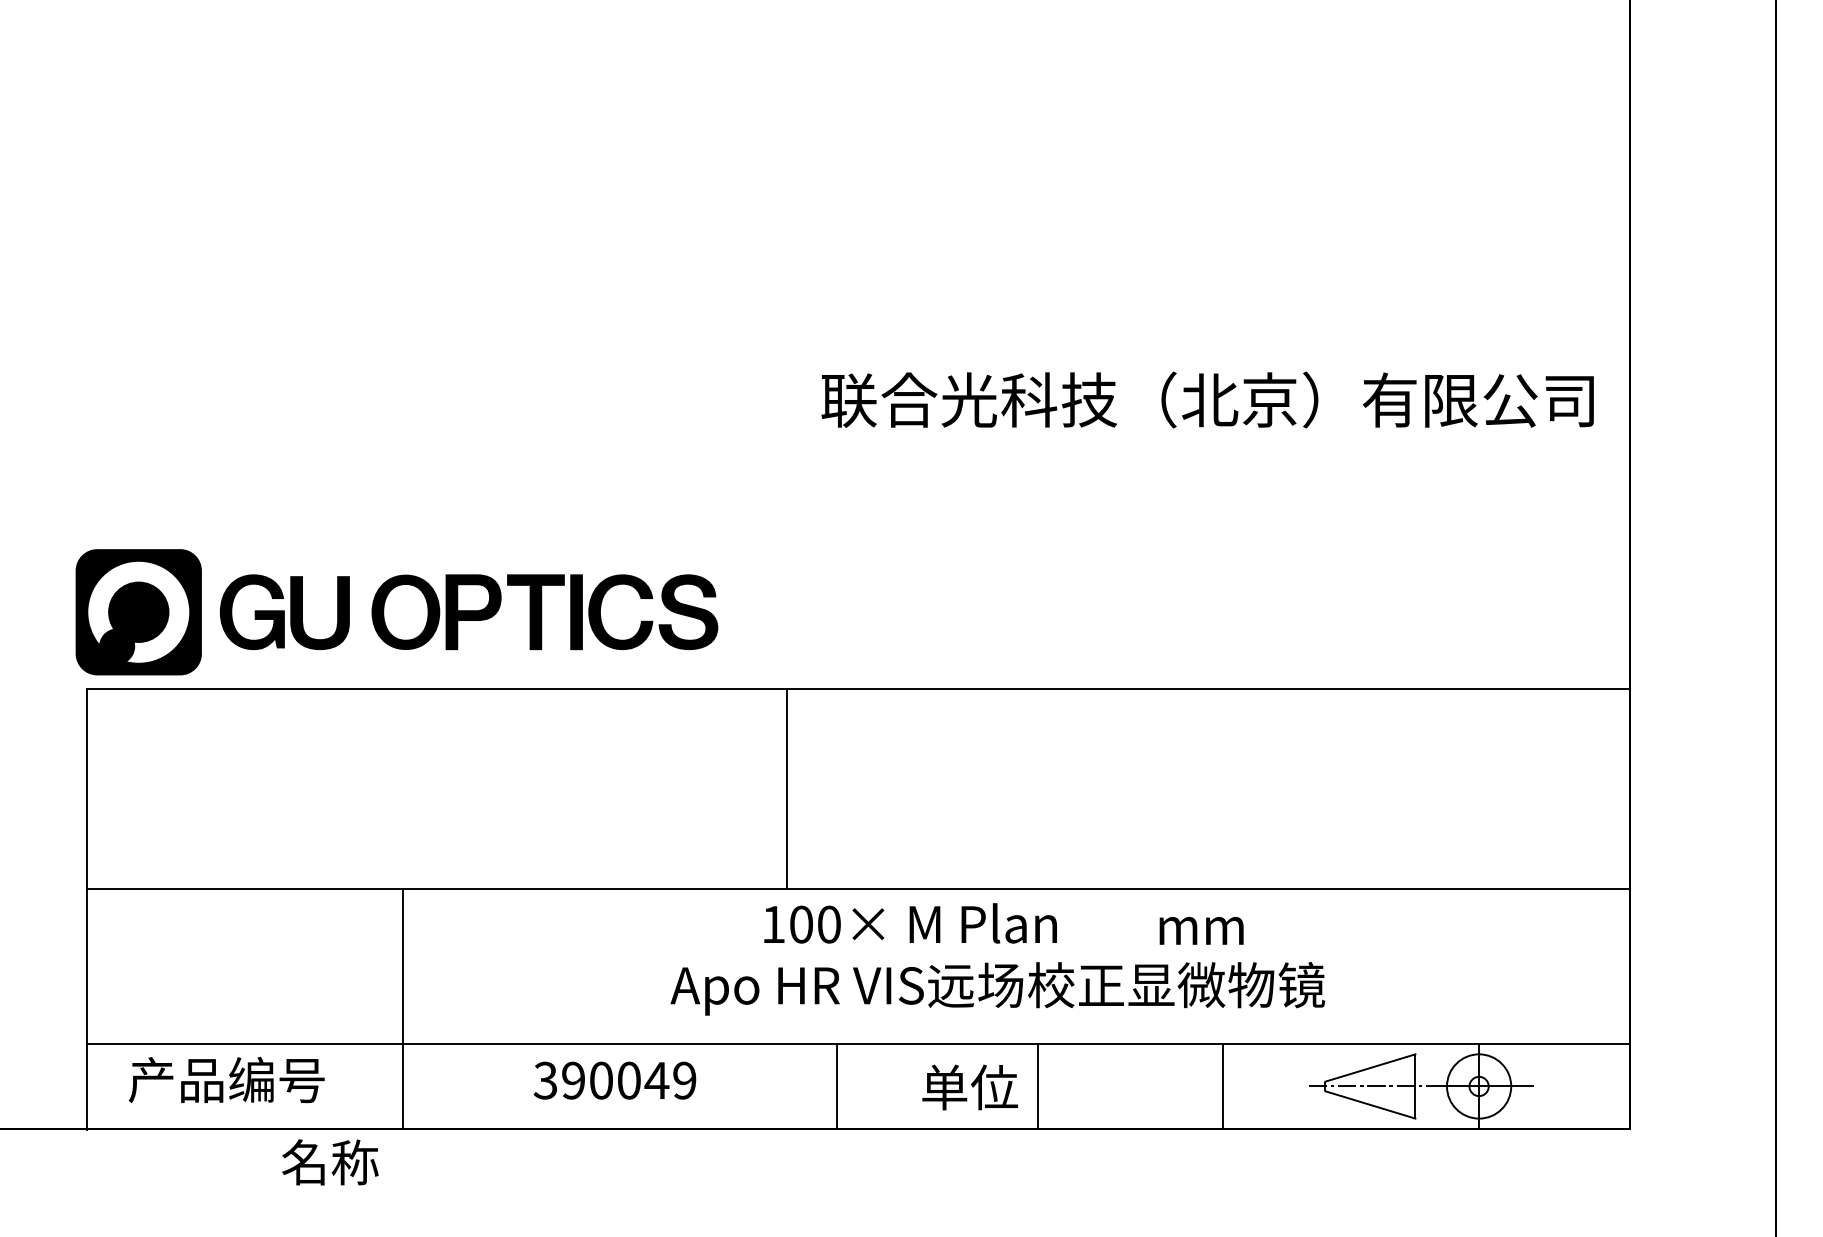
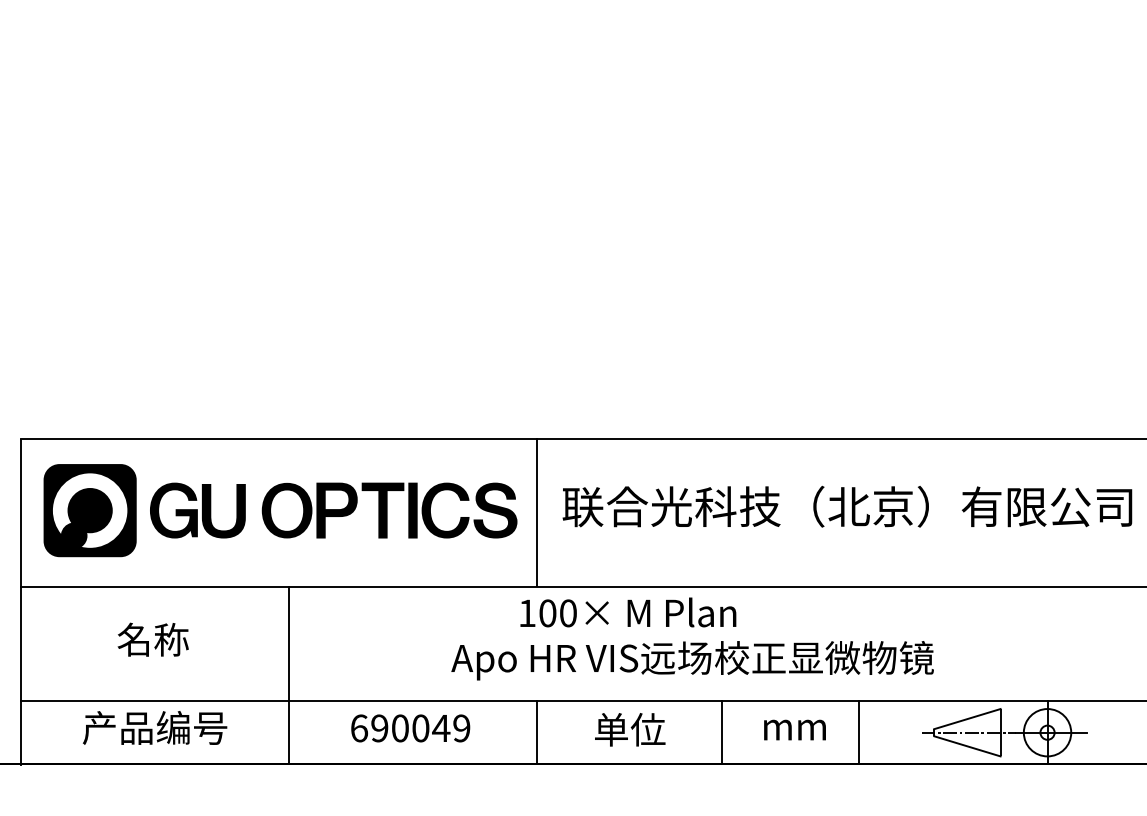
text: (1207, 399) -> (847, 506), moved
part: (396, 612) -> (280, 510), moved
text: (1201, 930) -> (794, 729), moved
line: (403, 1009) -> (289, 675), moved
text: (226, 1079) -> (154, 727), moved
text: (545, 1080) -> (359, 728), 390049 -> 690049
line: (837, 1086) -> (537, 732), moved
text: (969, 1087) -> (629, 729), moved
text: (330, 1162) -> (153, 639), moved

